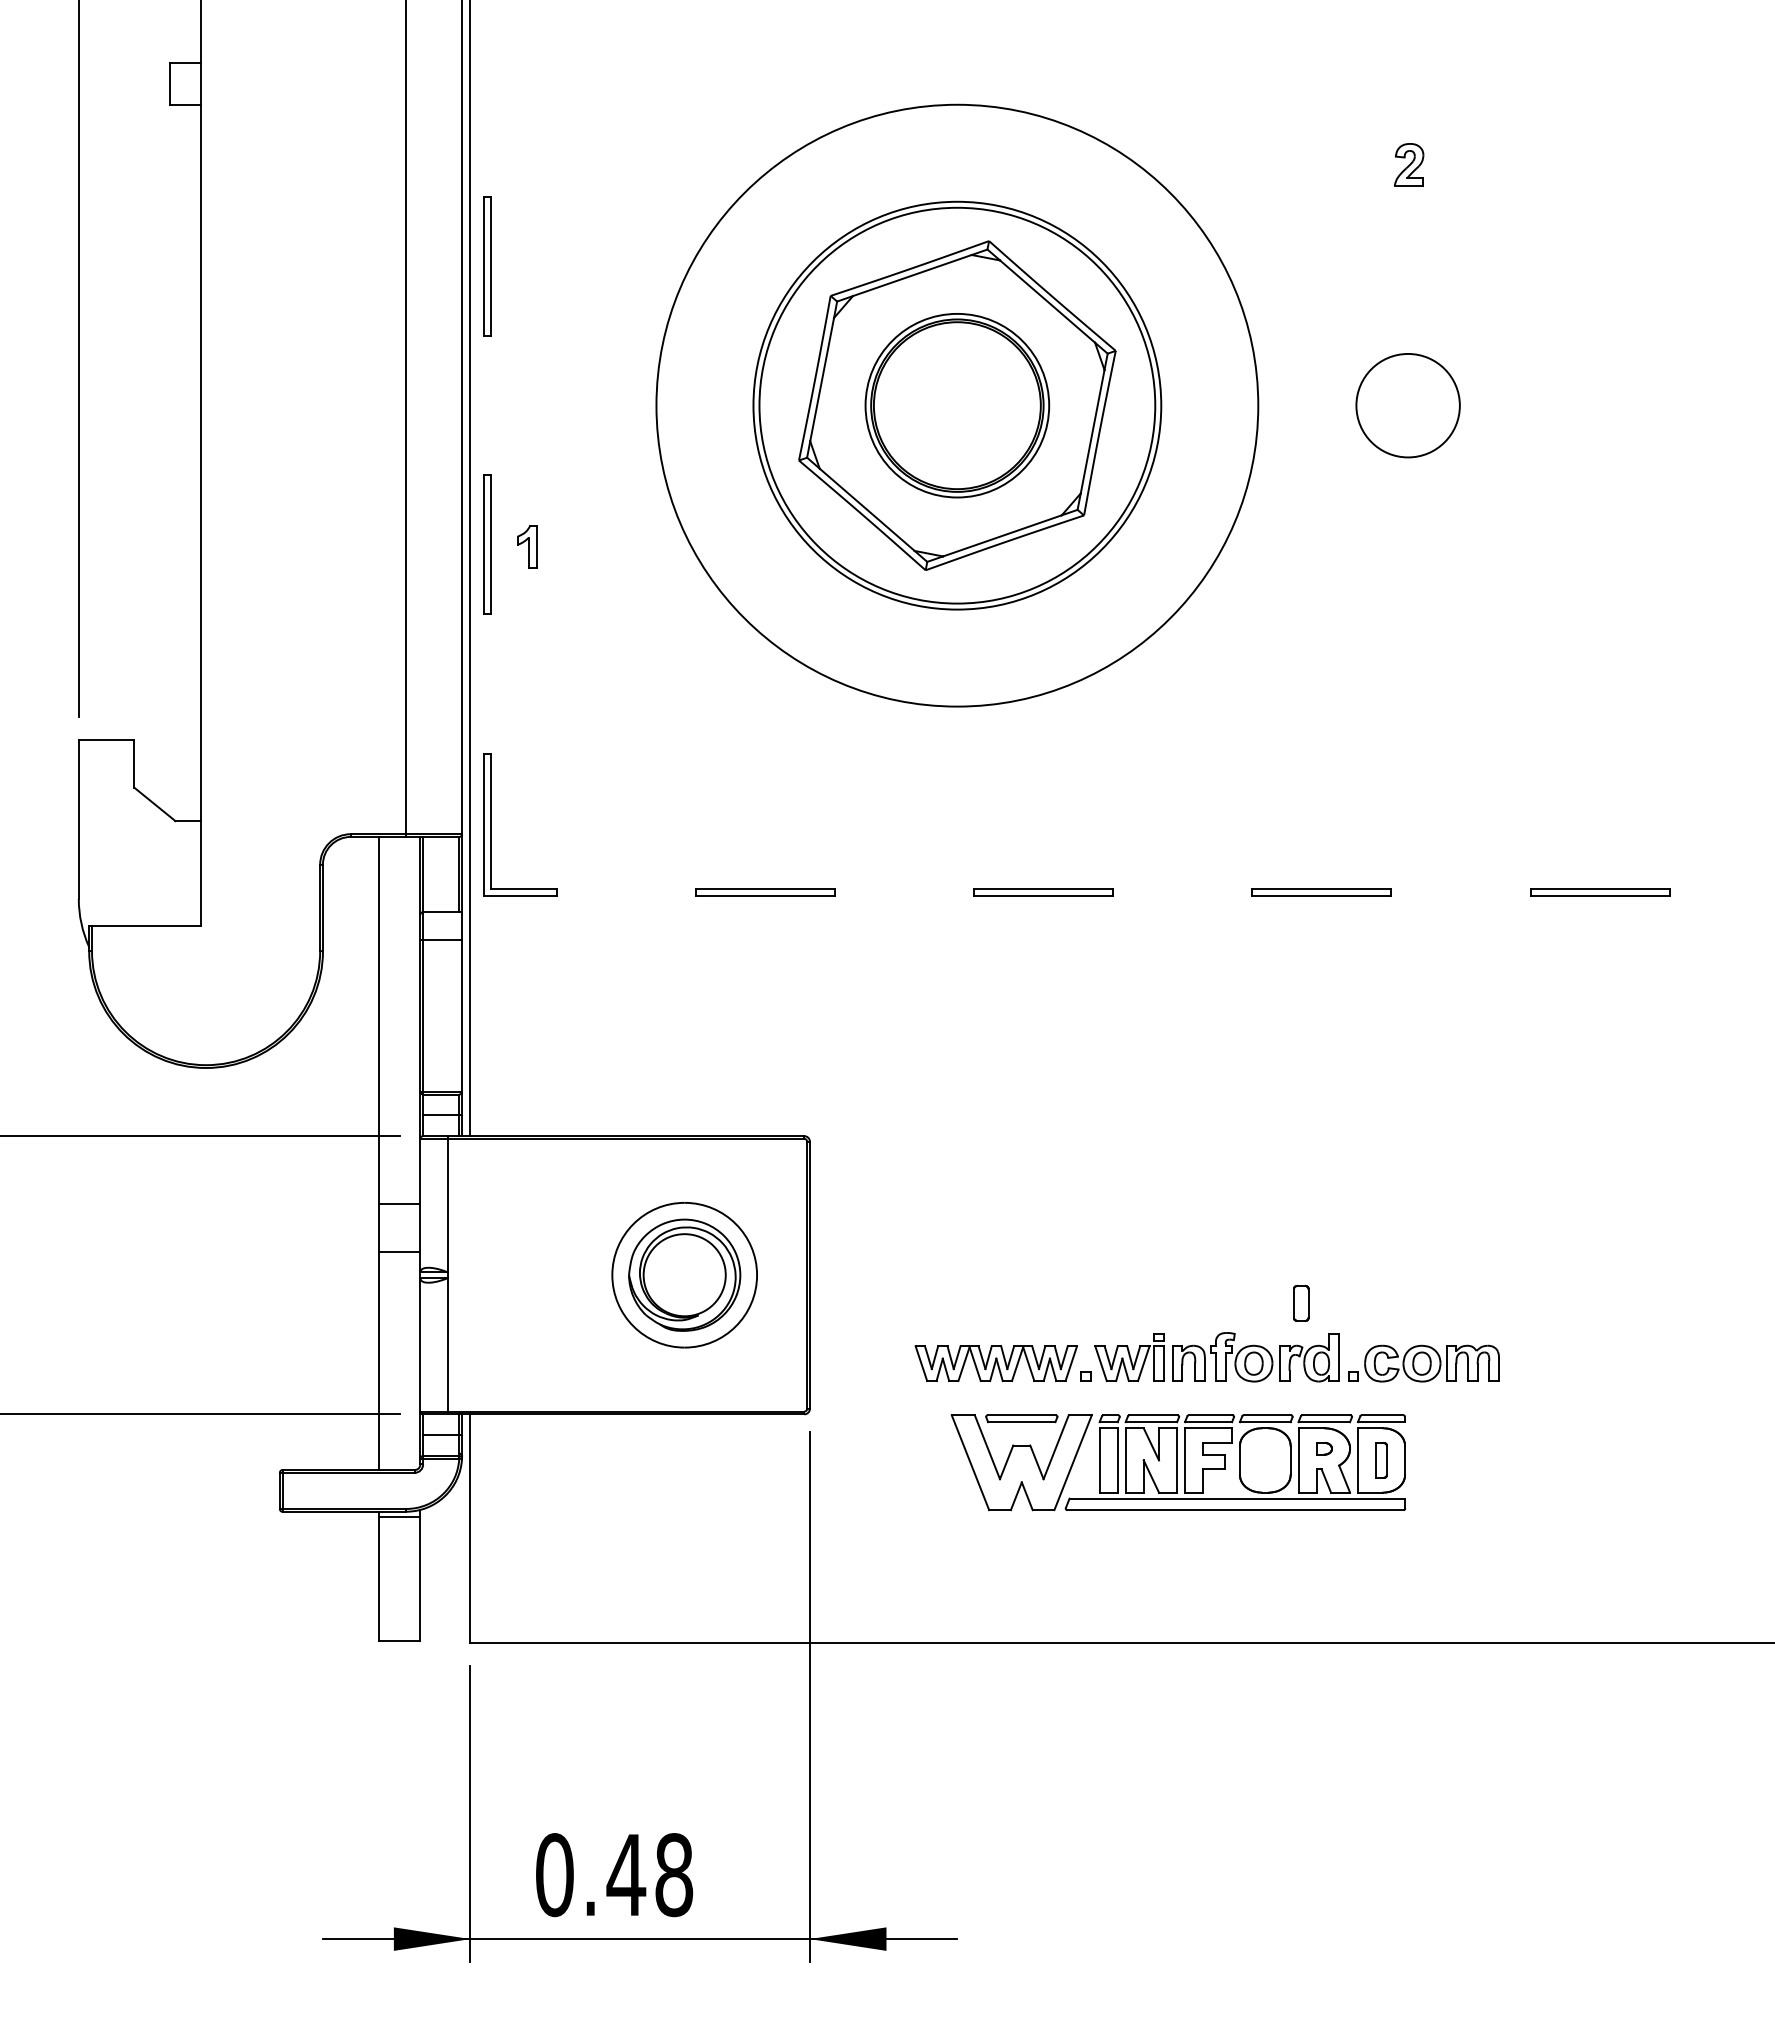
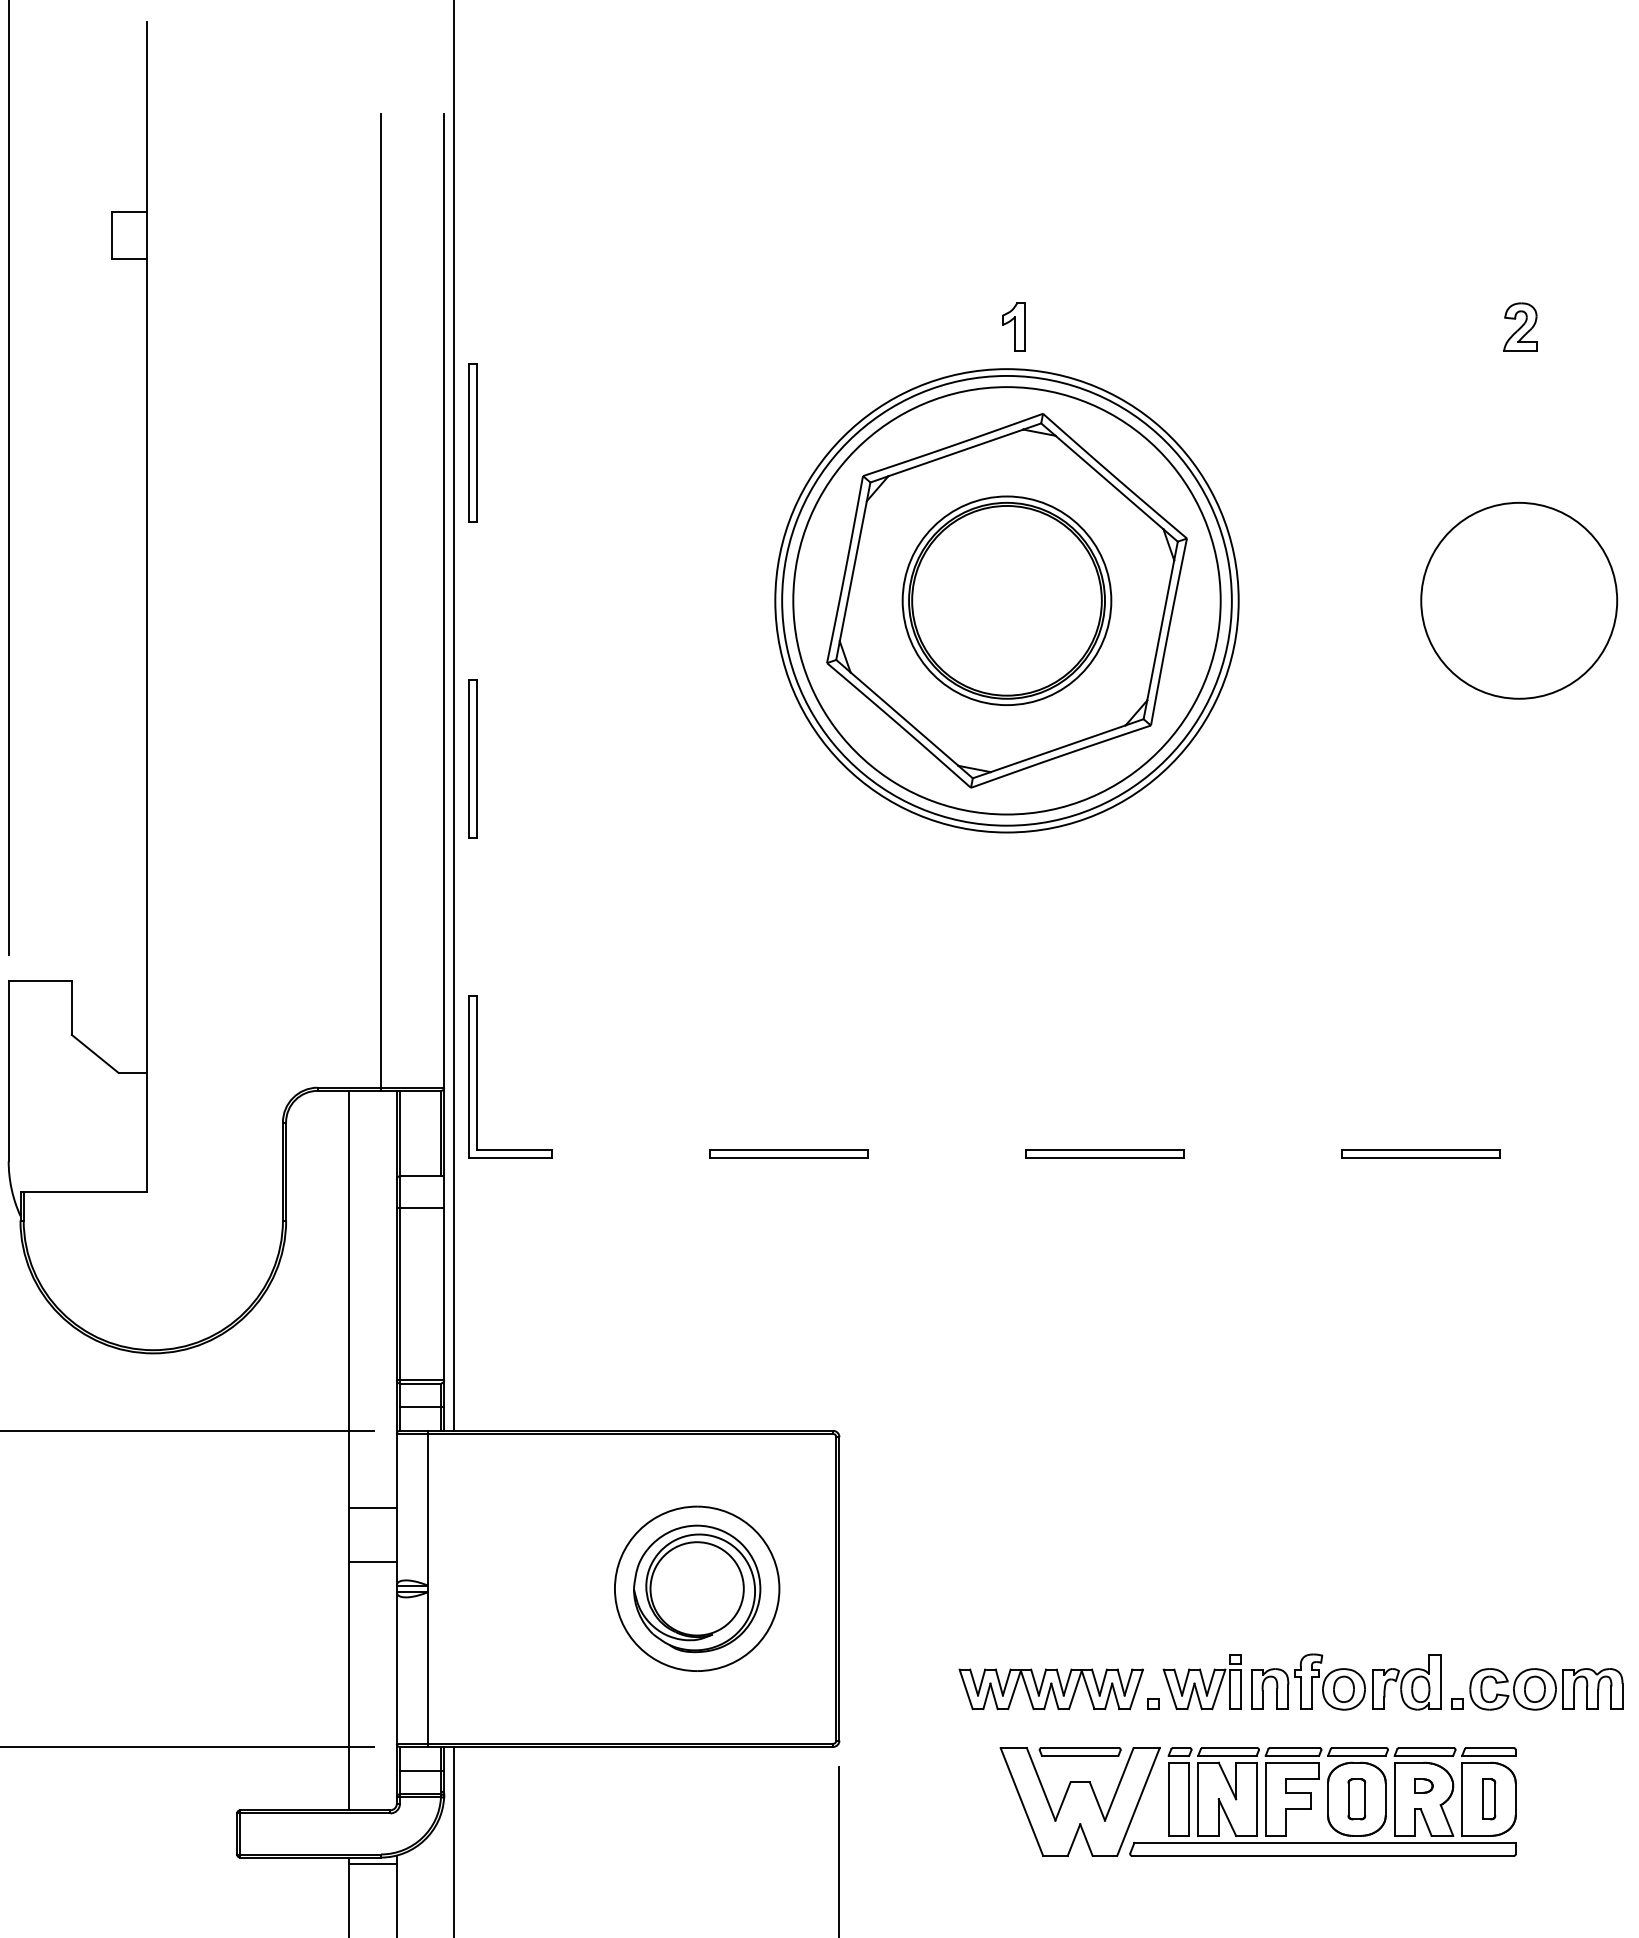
circle: (957, 405) -> (1007, 600), size x0.62
circle: (1407, 405) -> (1518, 600), size x1.67
part: (527, 546) -> (1013, 326), moved
part: (1301, 1302) -> (1357, 1798), moved

